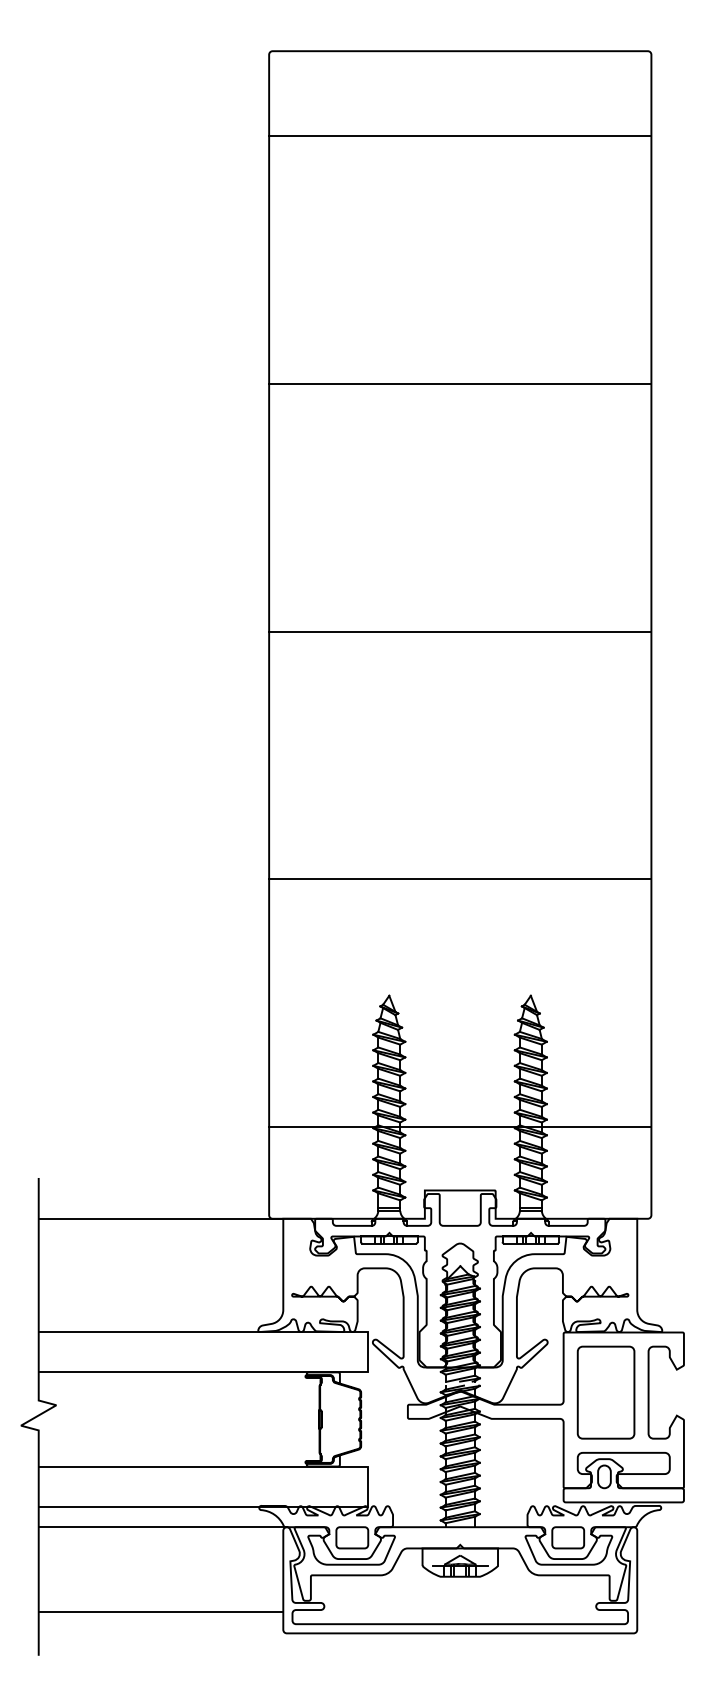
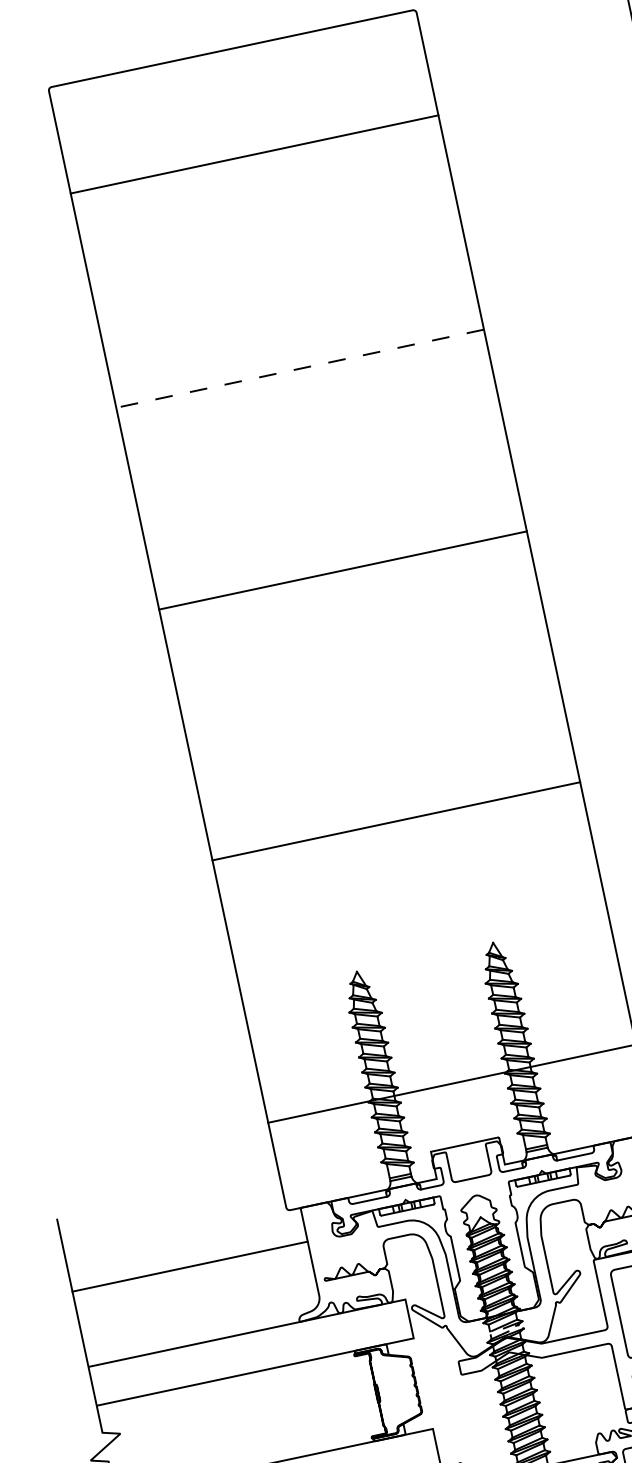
line: (460, 136) -> (254, 154), moved
line: (459, 383) -> (299, 368), solid -> dashed
line: (460, 631) -> (343, 570), moved
line: (460, 879) -> (396, 821), moved
line: (160, 1218) -> (189, 1266), moved

